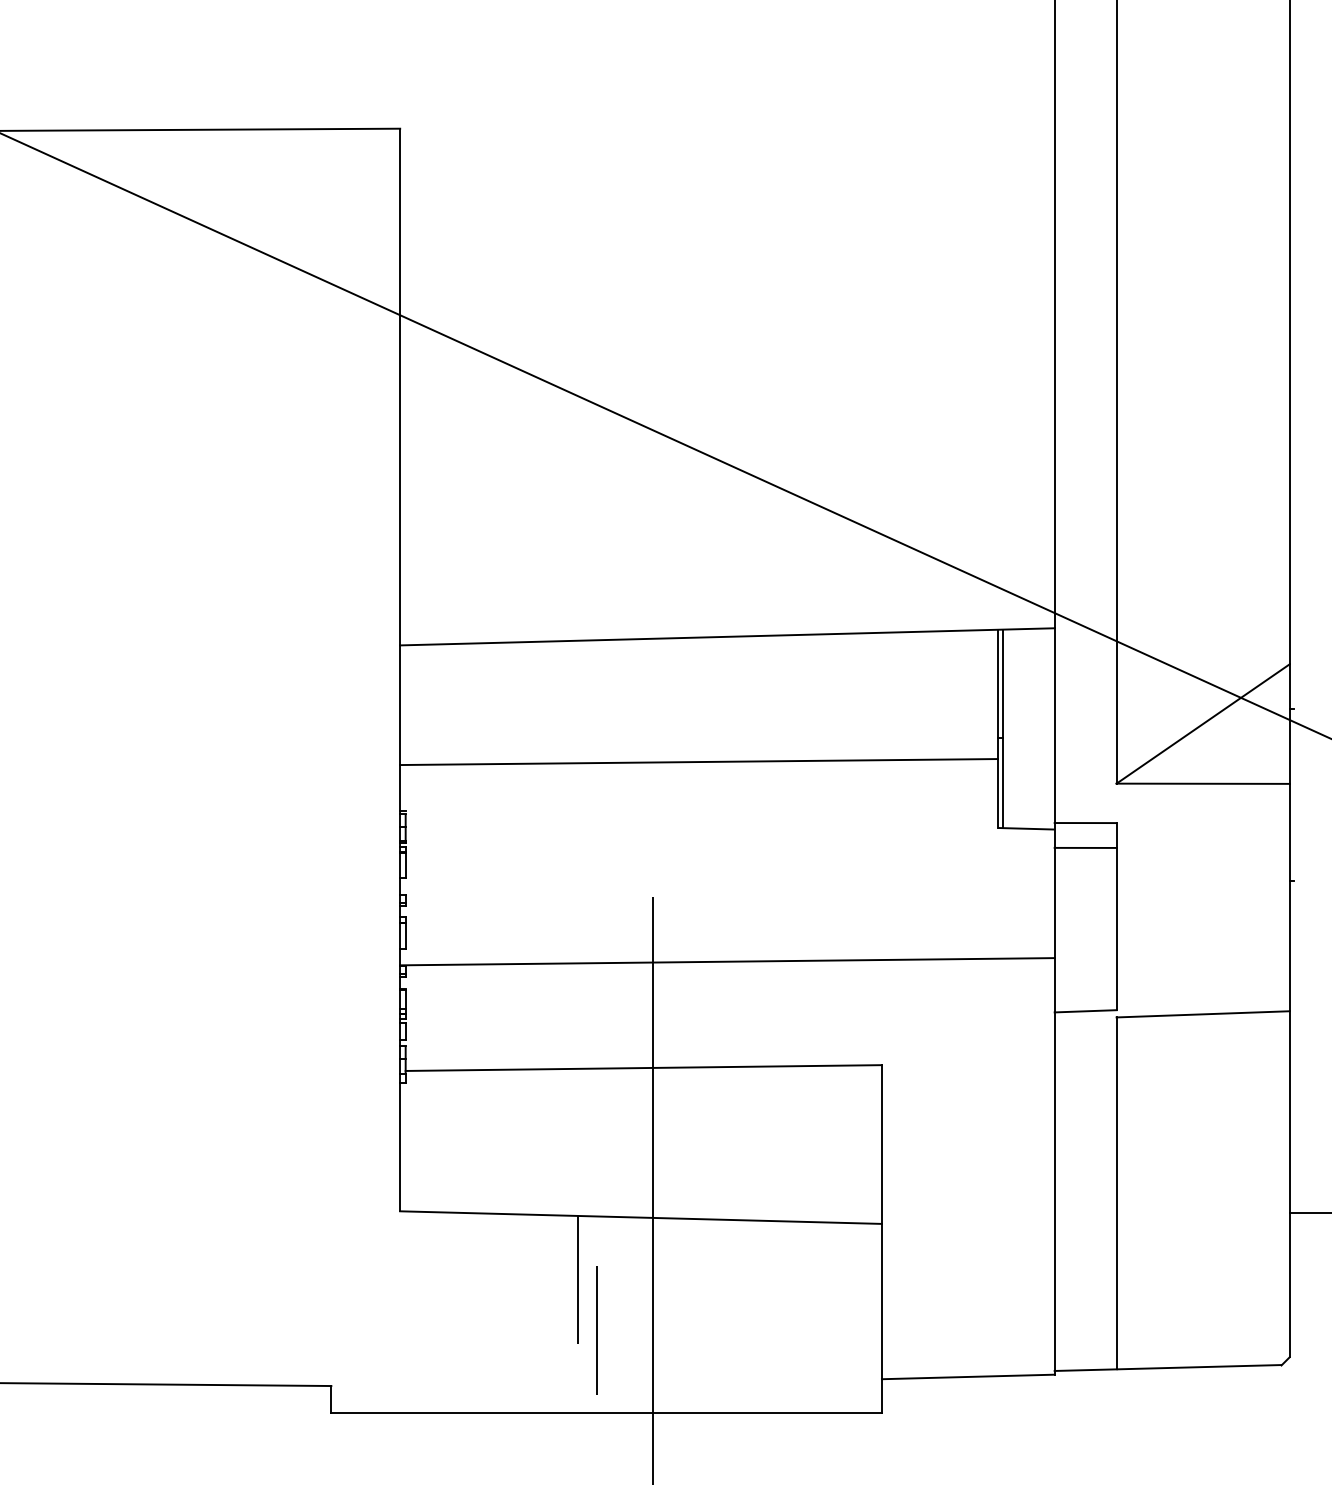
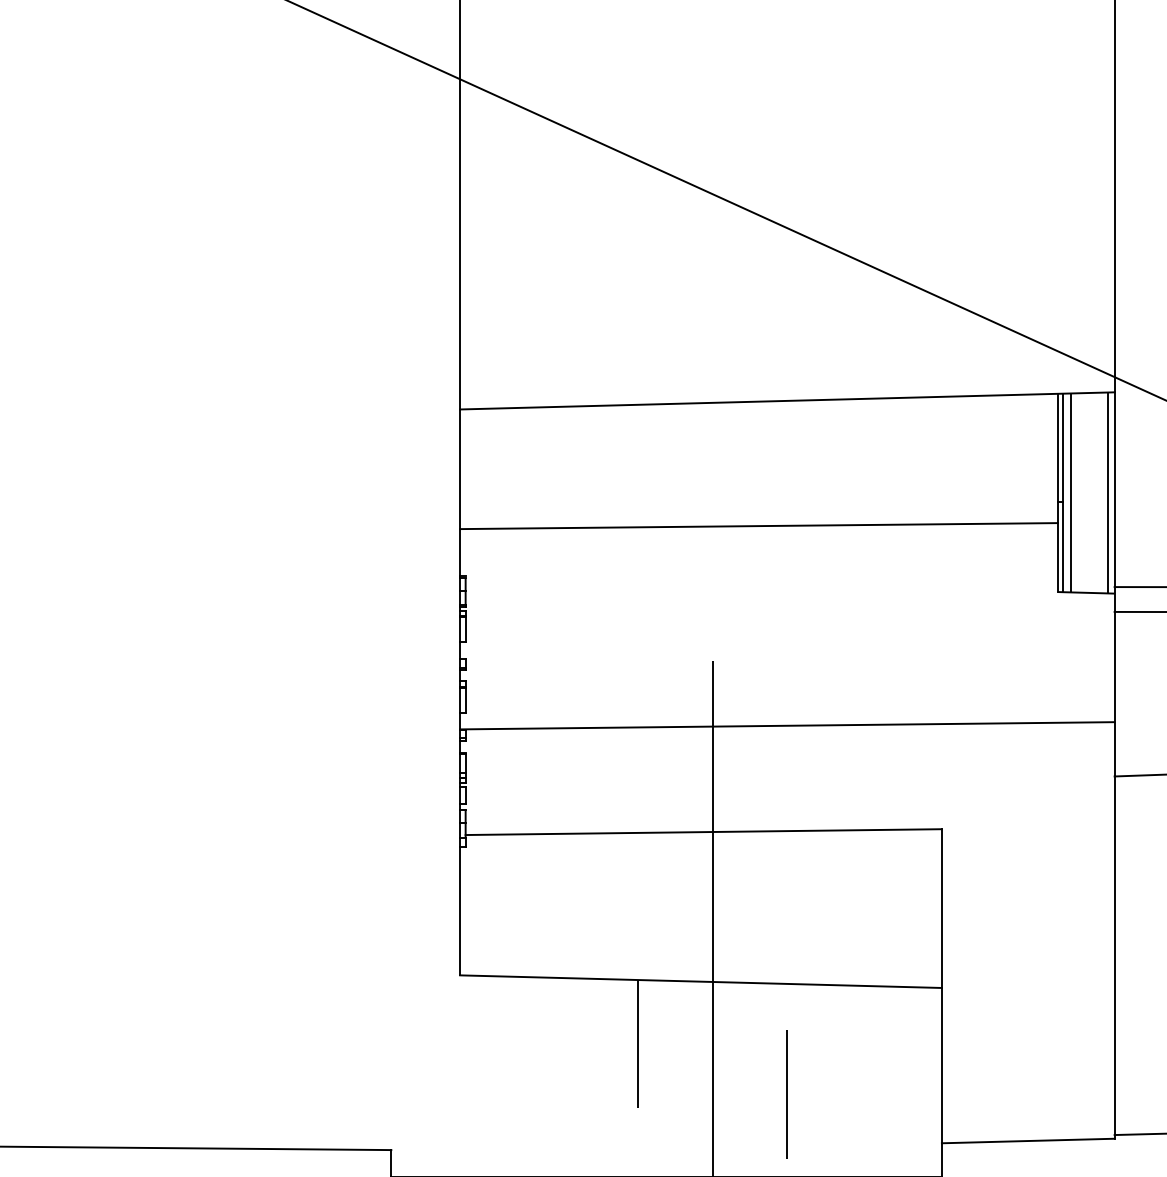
line: (1010, 728) -> (1070, 492), added
line: (1048, 728) -> (1108, 492), added
line: (596, 1330) -> (786, 1094), moved

